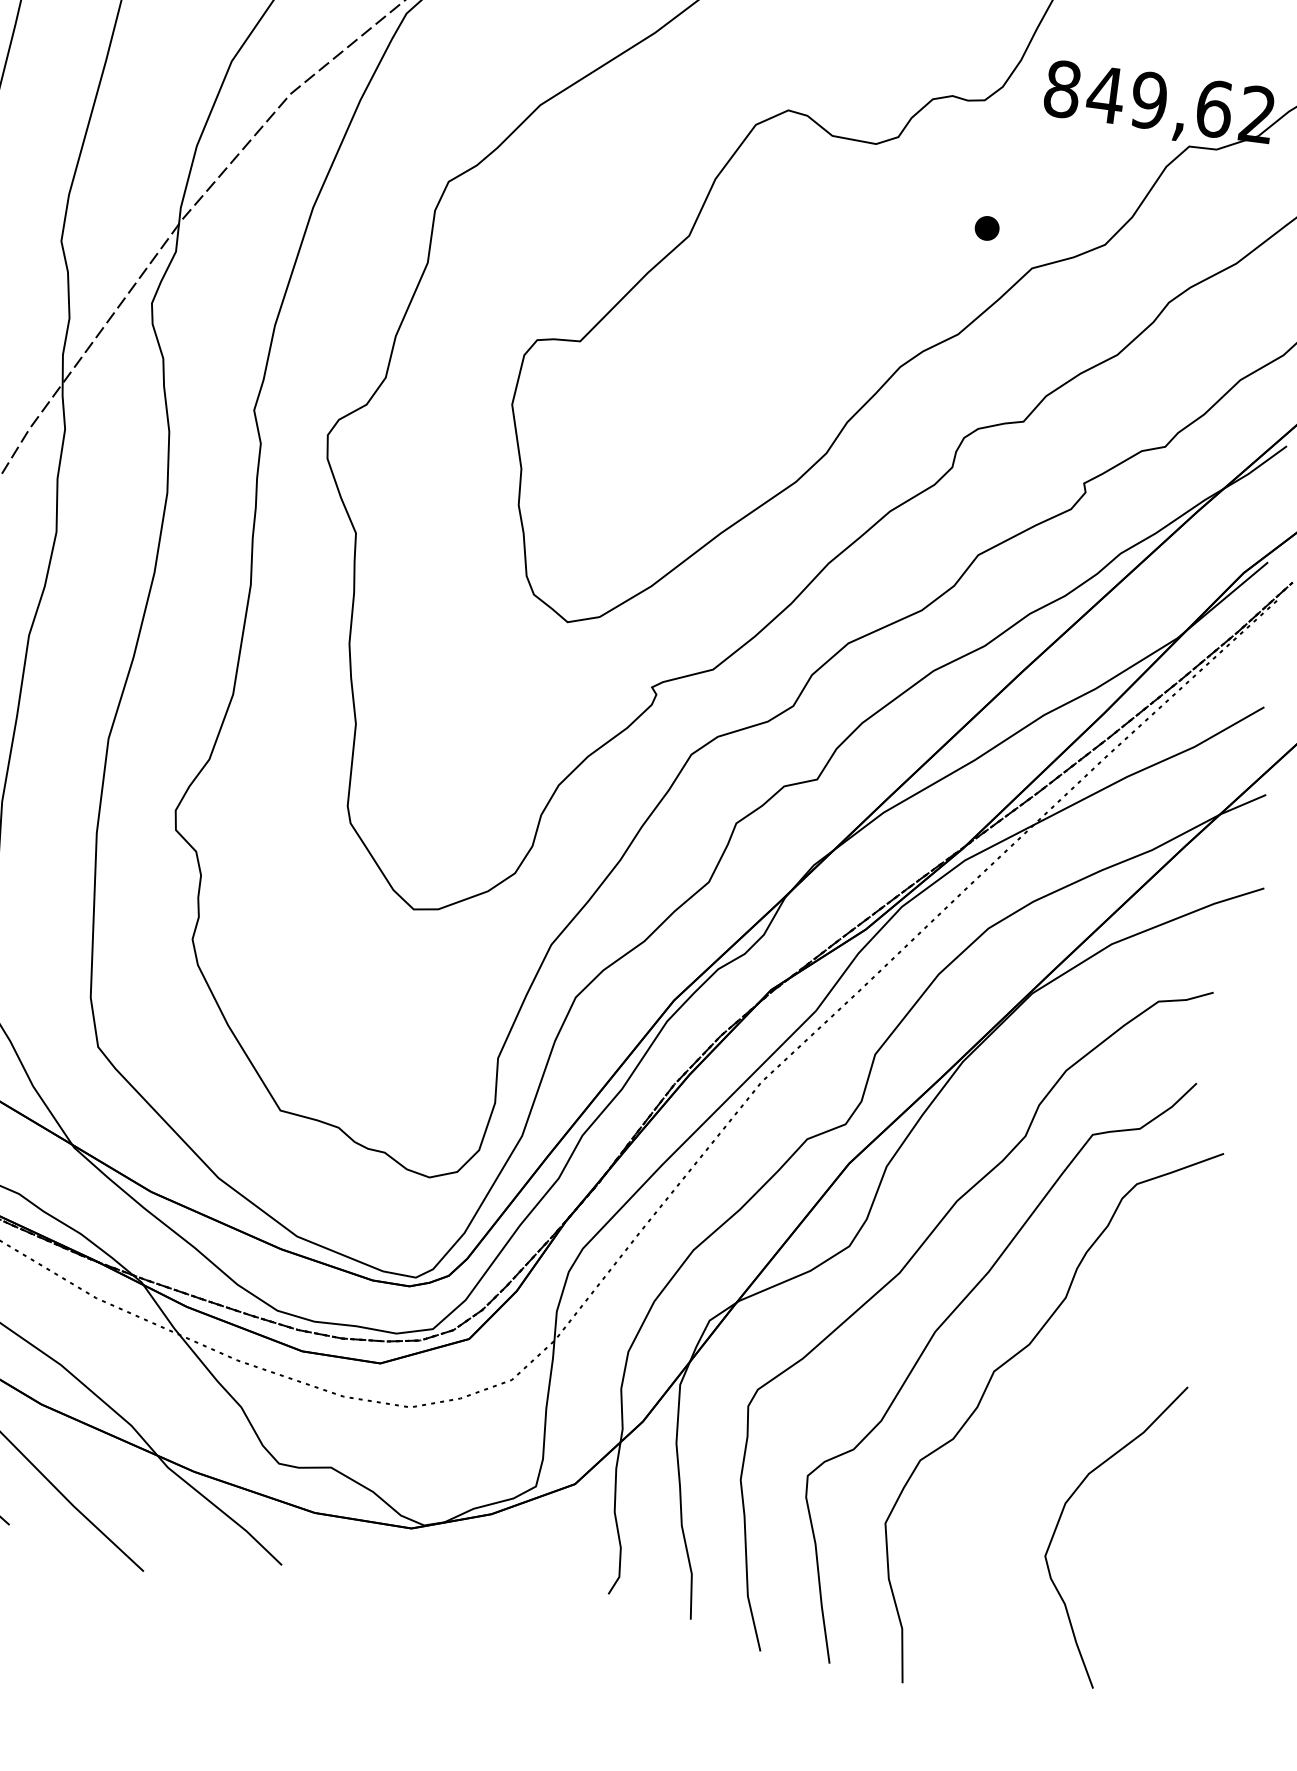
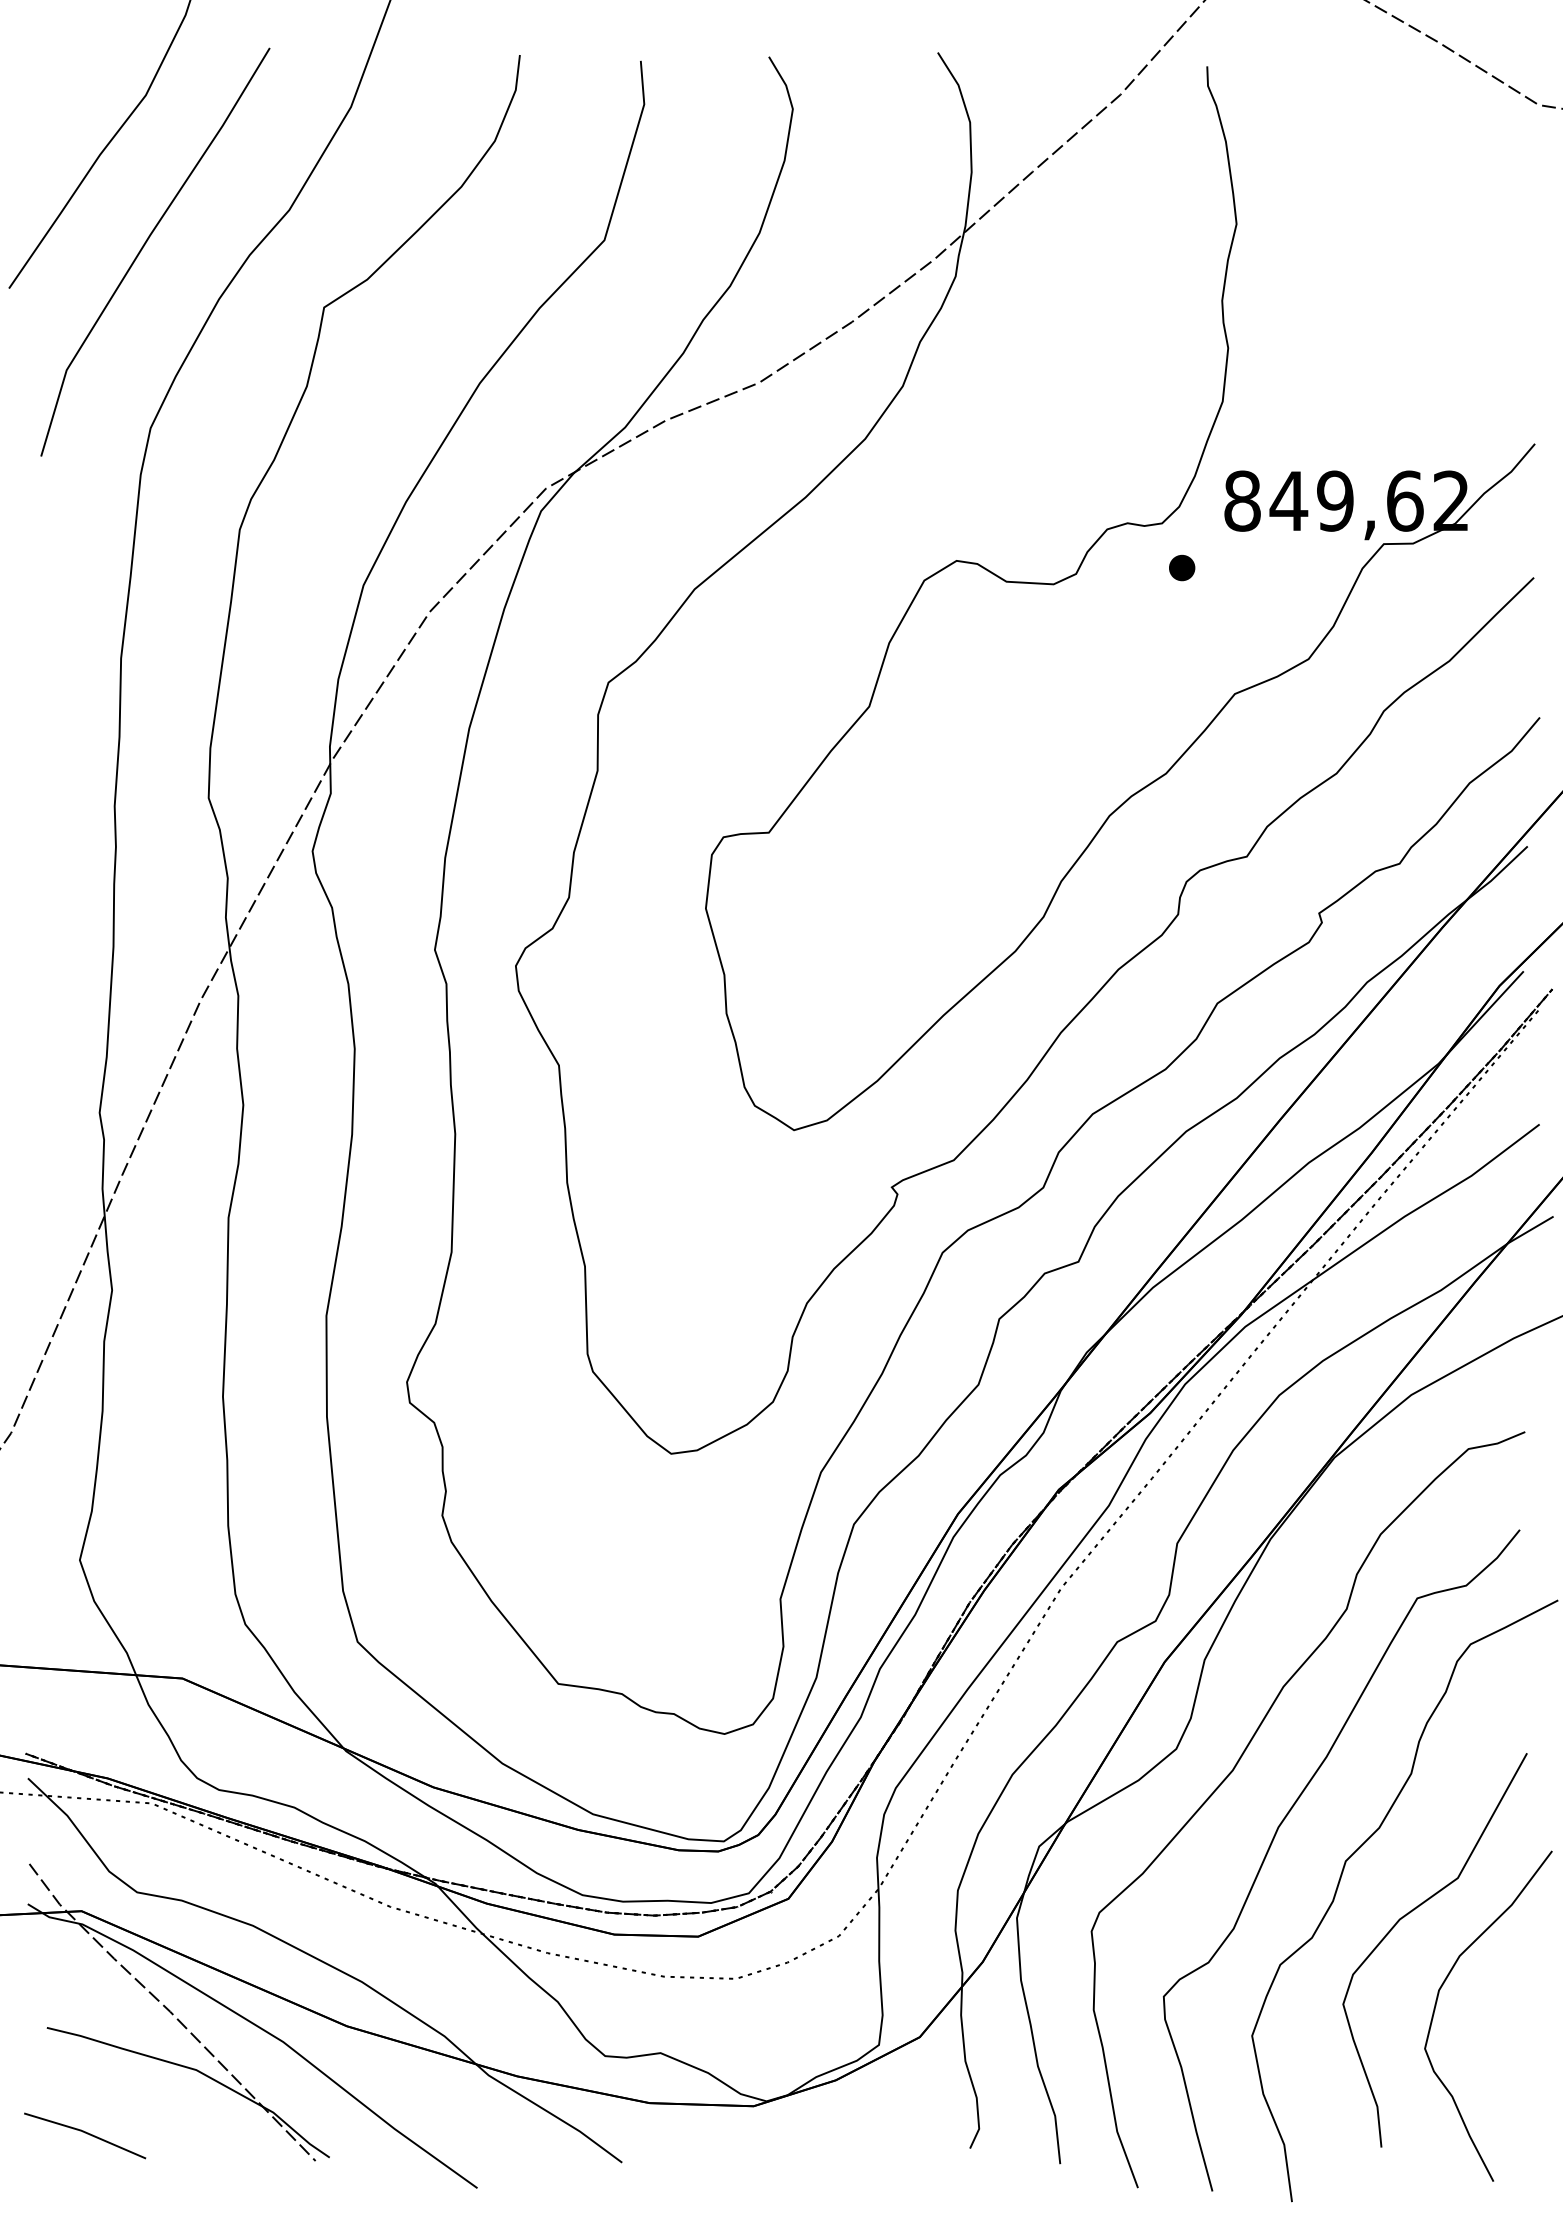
part: (987, 227) -> (1182, 567), moved
curve: (1045, 1429) -> (1407, 1915), added

